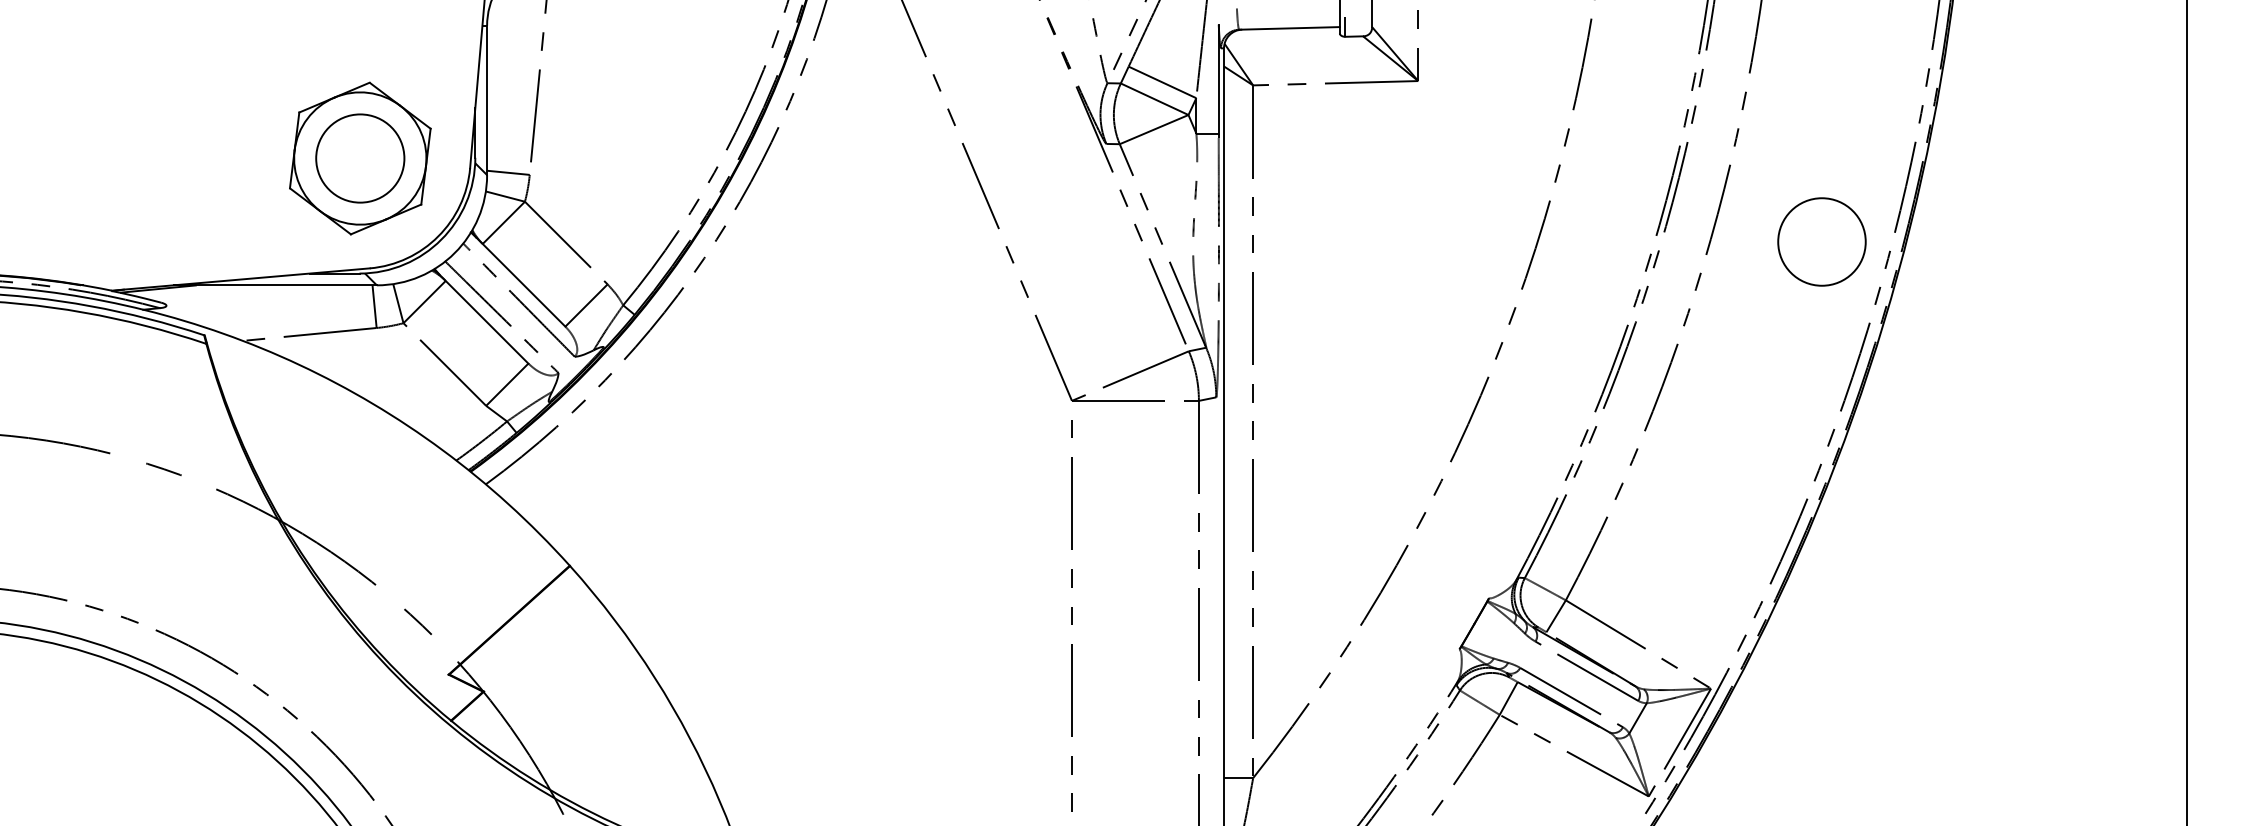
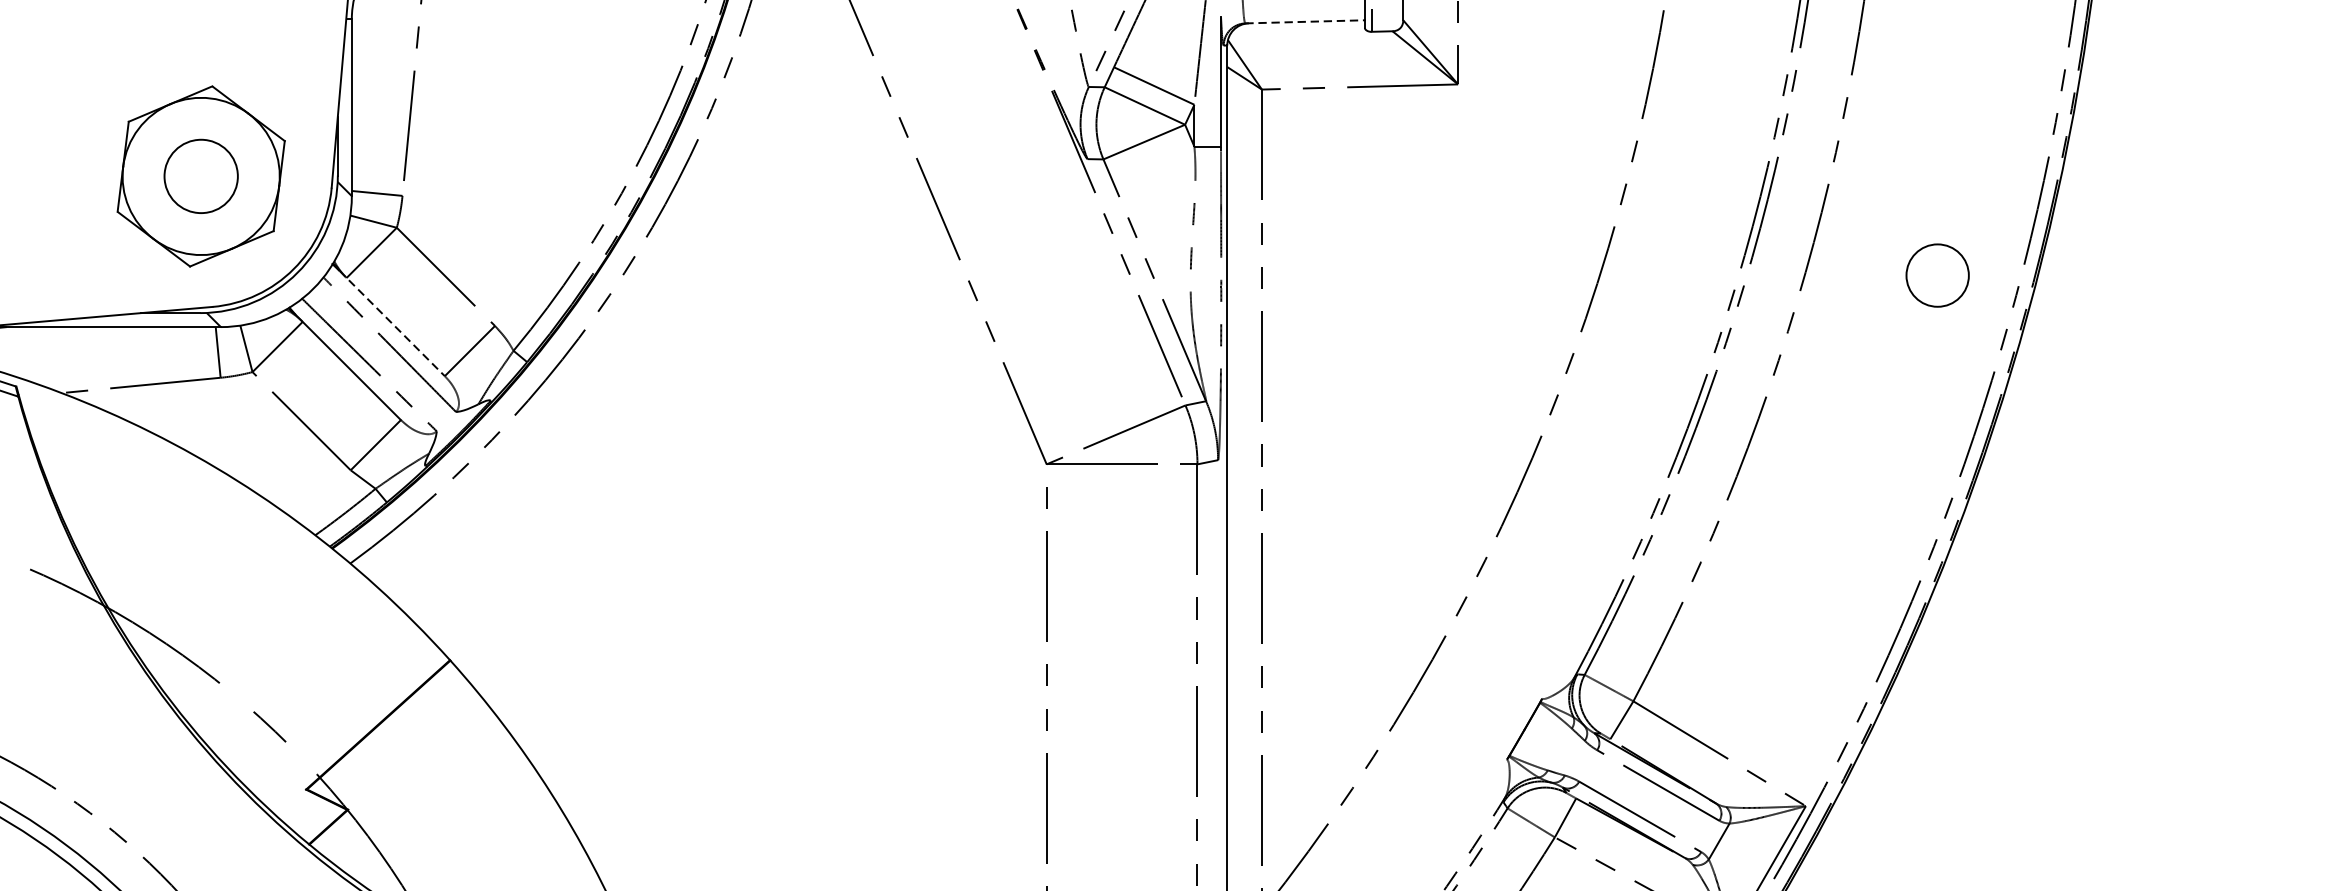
line: (1290, 28) -> (1306, 21), solid -> dashed
circle: (360, 158) -> (201, 176), size x0.7
circle: (1821, 241) -> (1937, 275), size x0.6
line: (521, 282) -> (392, 323), solid -> dashed

